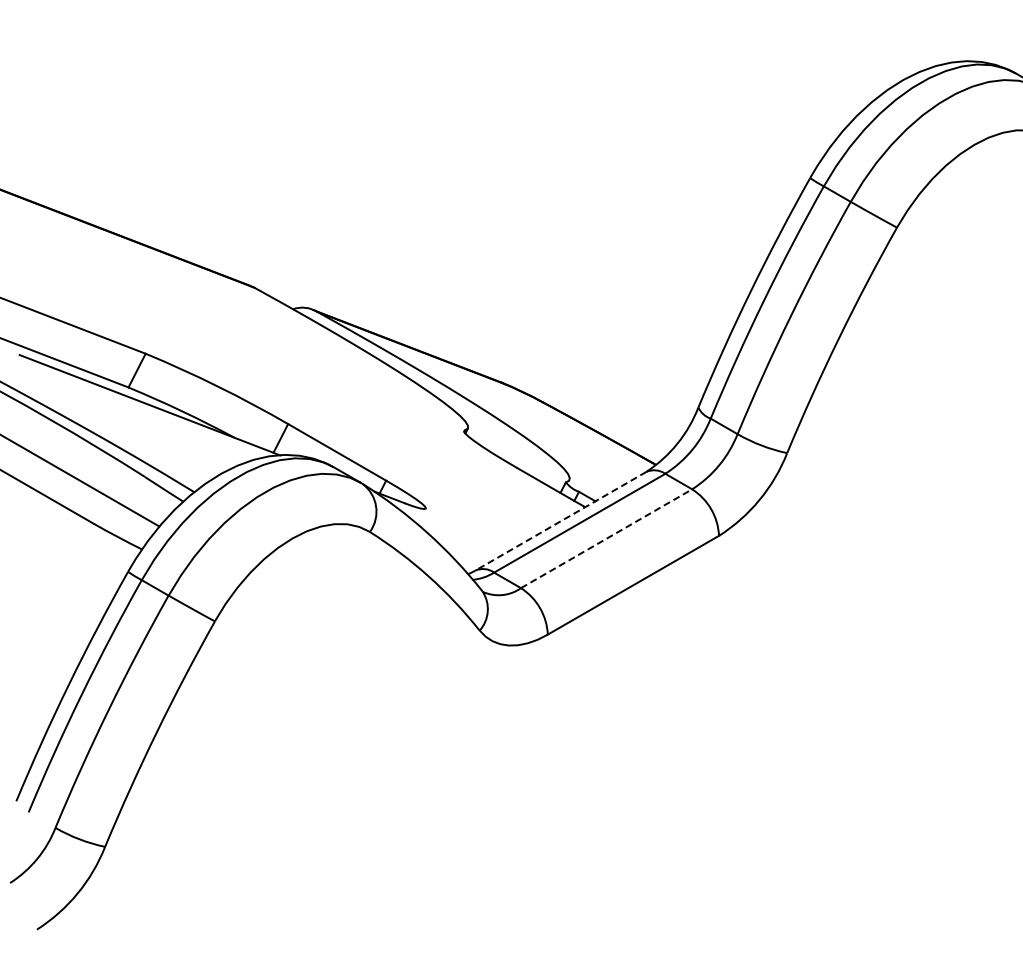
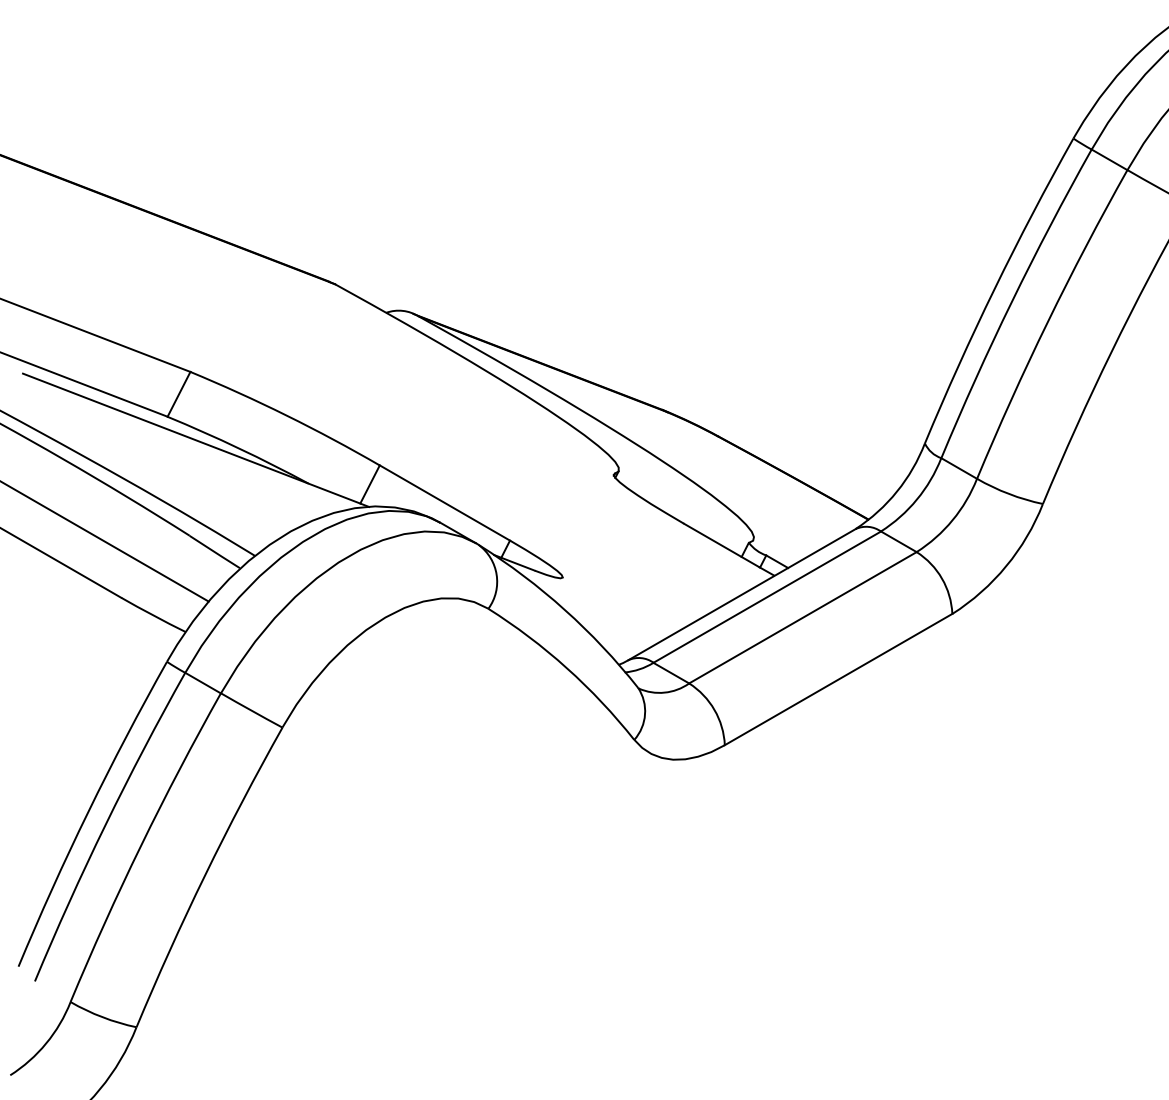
line: (560, 521) -> (741, 594), dashed -> solid
line: (606, 538) -> (802, 617), dashed -> solid

